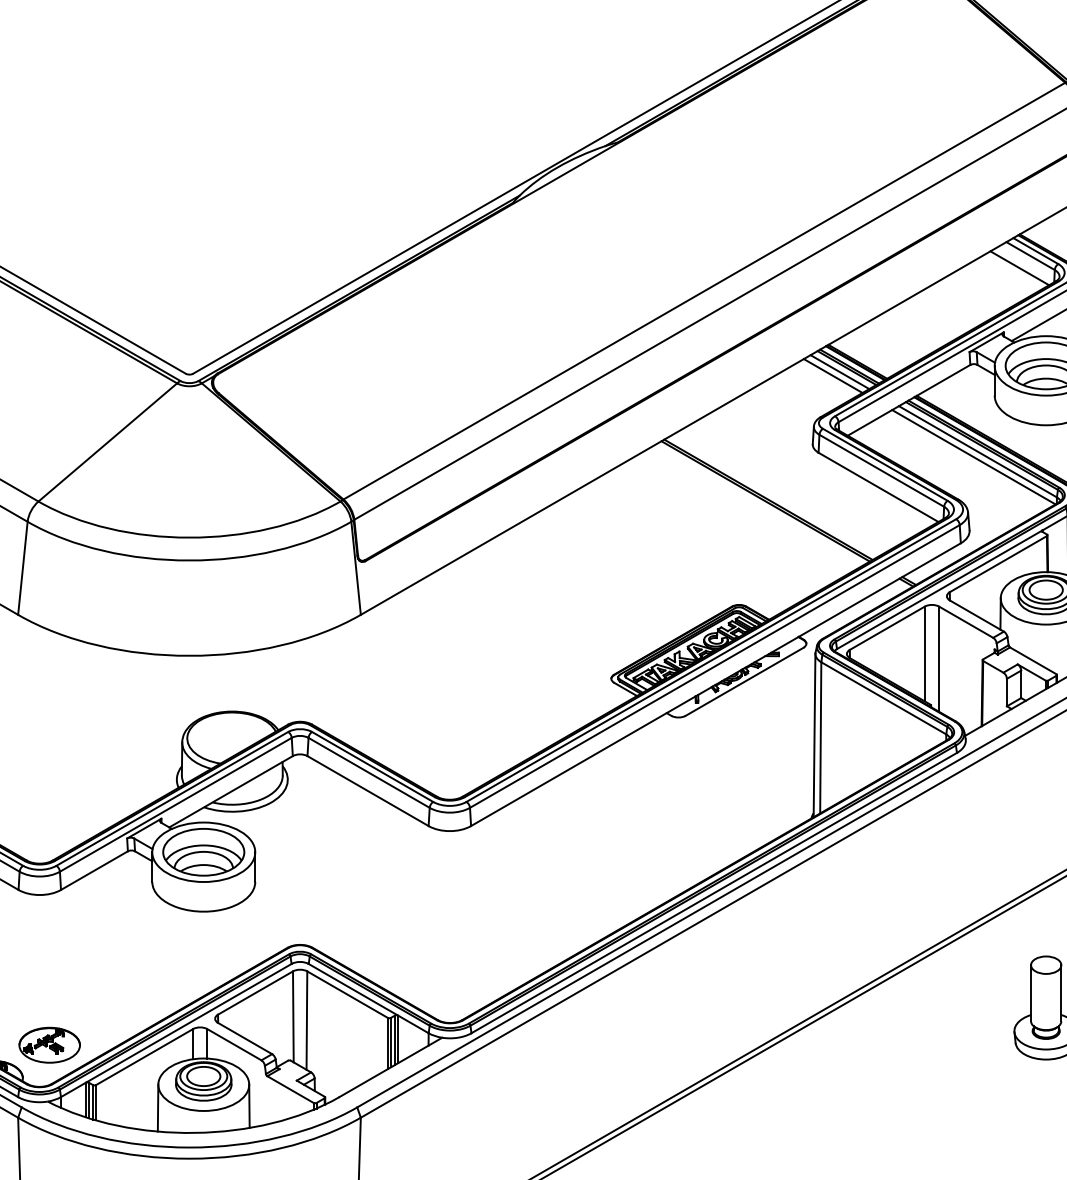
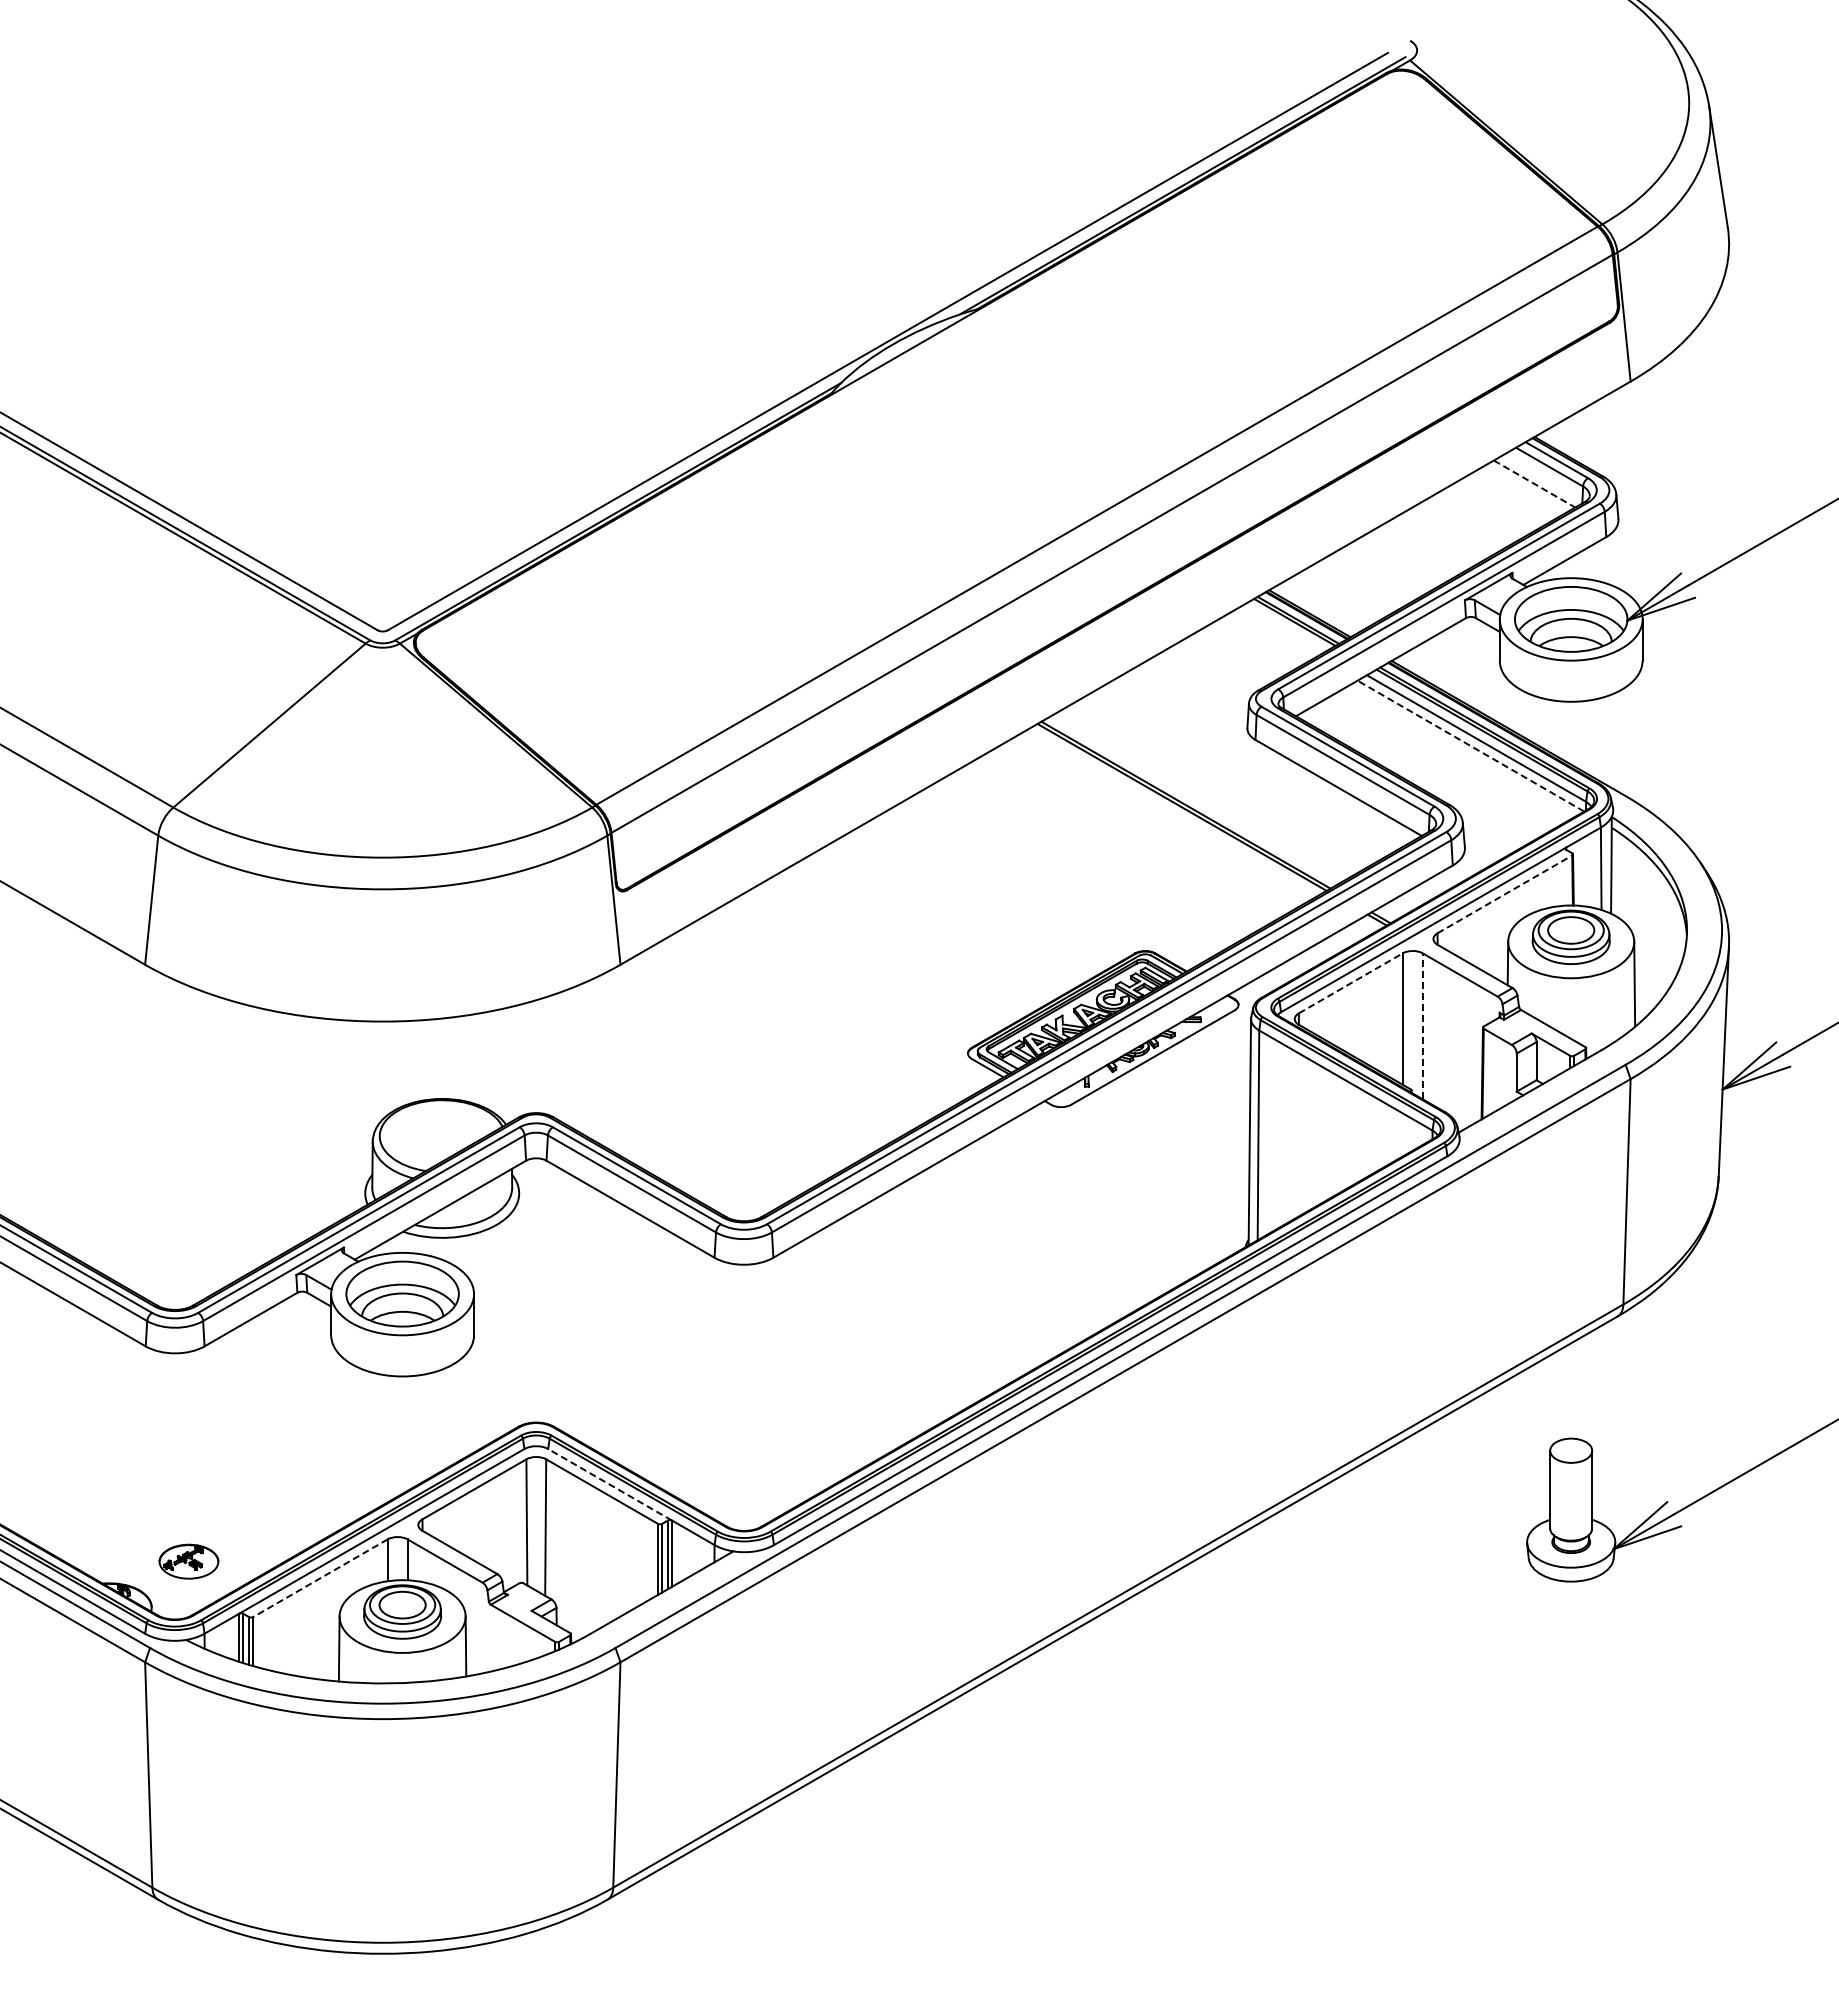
line: (1020, 268) -> (1535, 484), solid -> dashed
line: (839, 371) -> (1284, 627), removed
line: (833, 375) -> (1275, 632), removed
line: (973, 457) -> (1470, 746), solid -> dashed
line: (998, 564) -> (1504, 894), solid -> dashed
line: (887, 628) -> (1351, 983), solid -> dashed
line: (939, 659) -> (1422, 1026), solid -> dashed
line: (352, 989) -> (609, 1484), solid -> dashed
part: (49, 1045) -> (188, 1561), size x0.7
line: (144, 1057) -> (320, 1578), solid -> dashed

